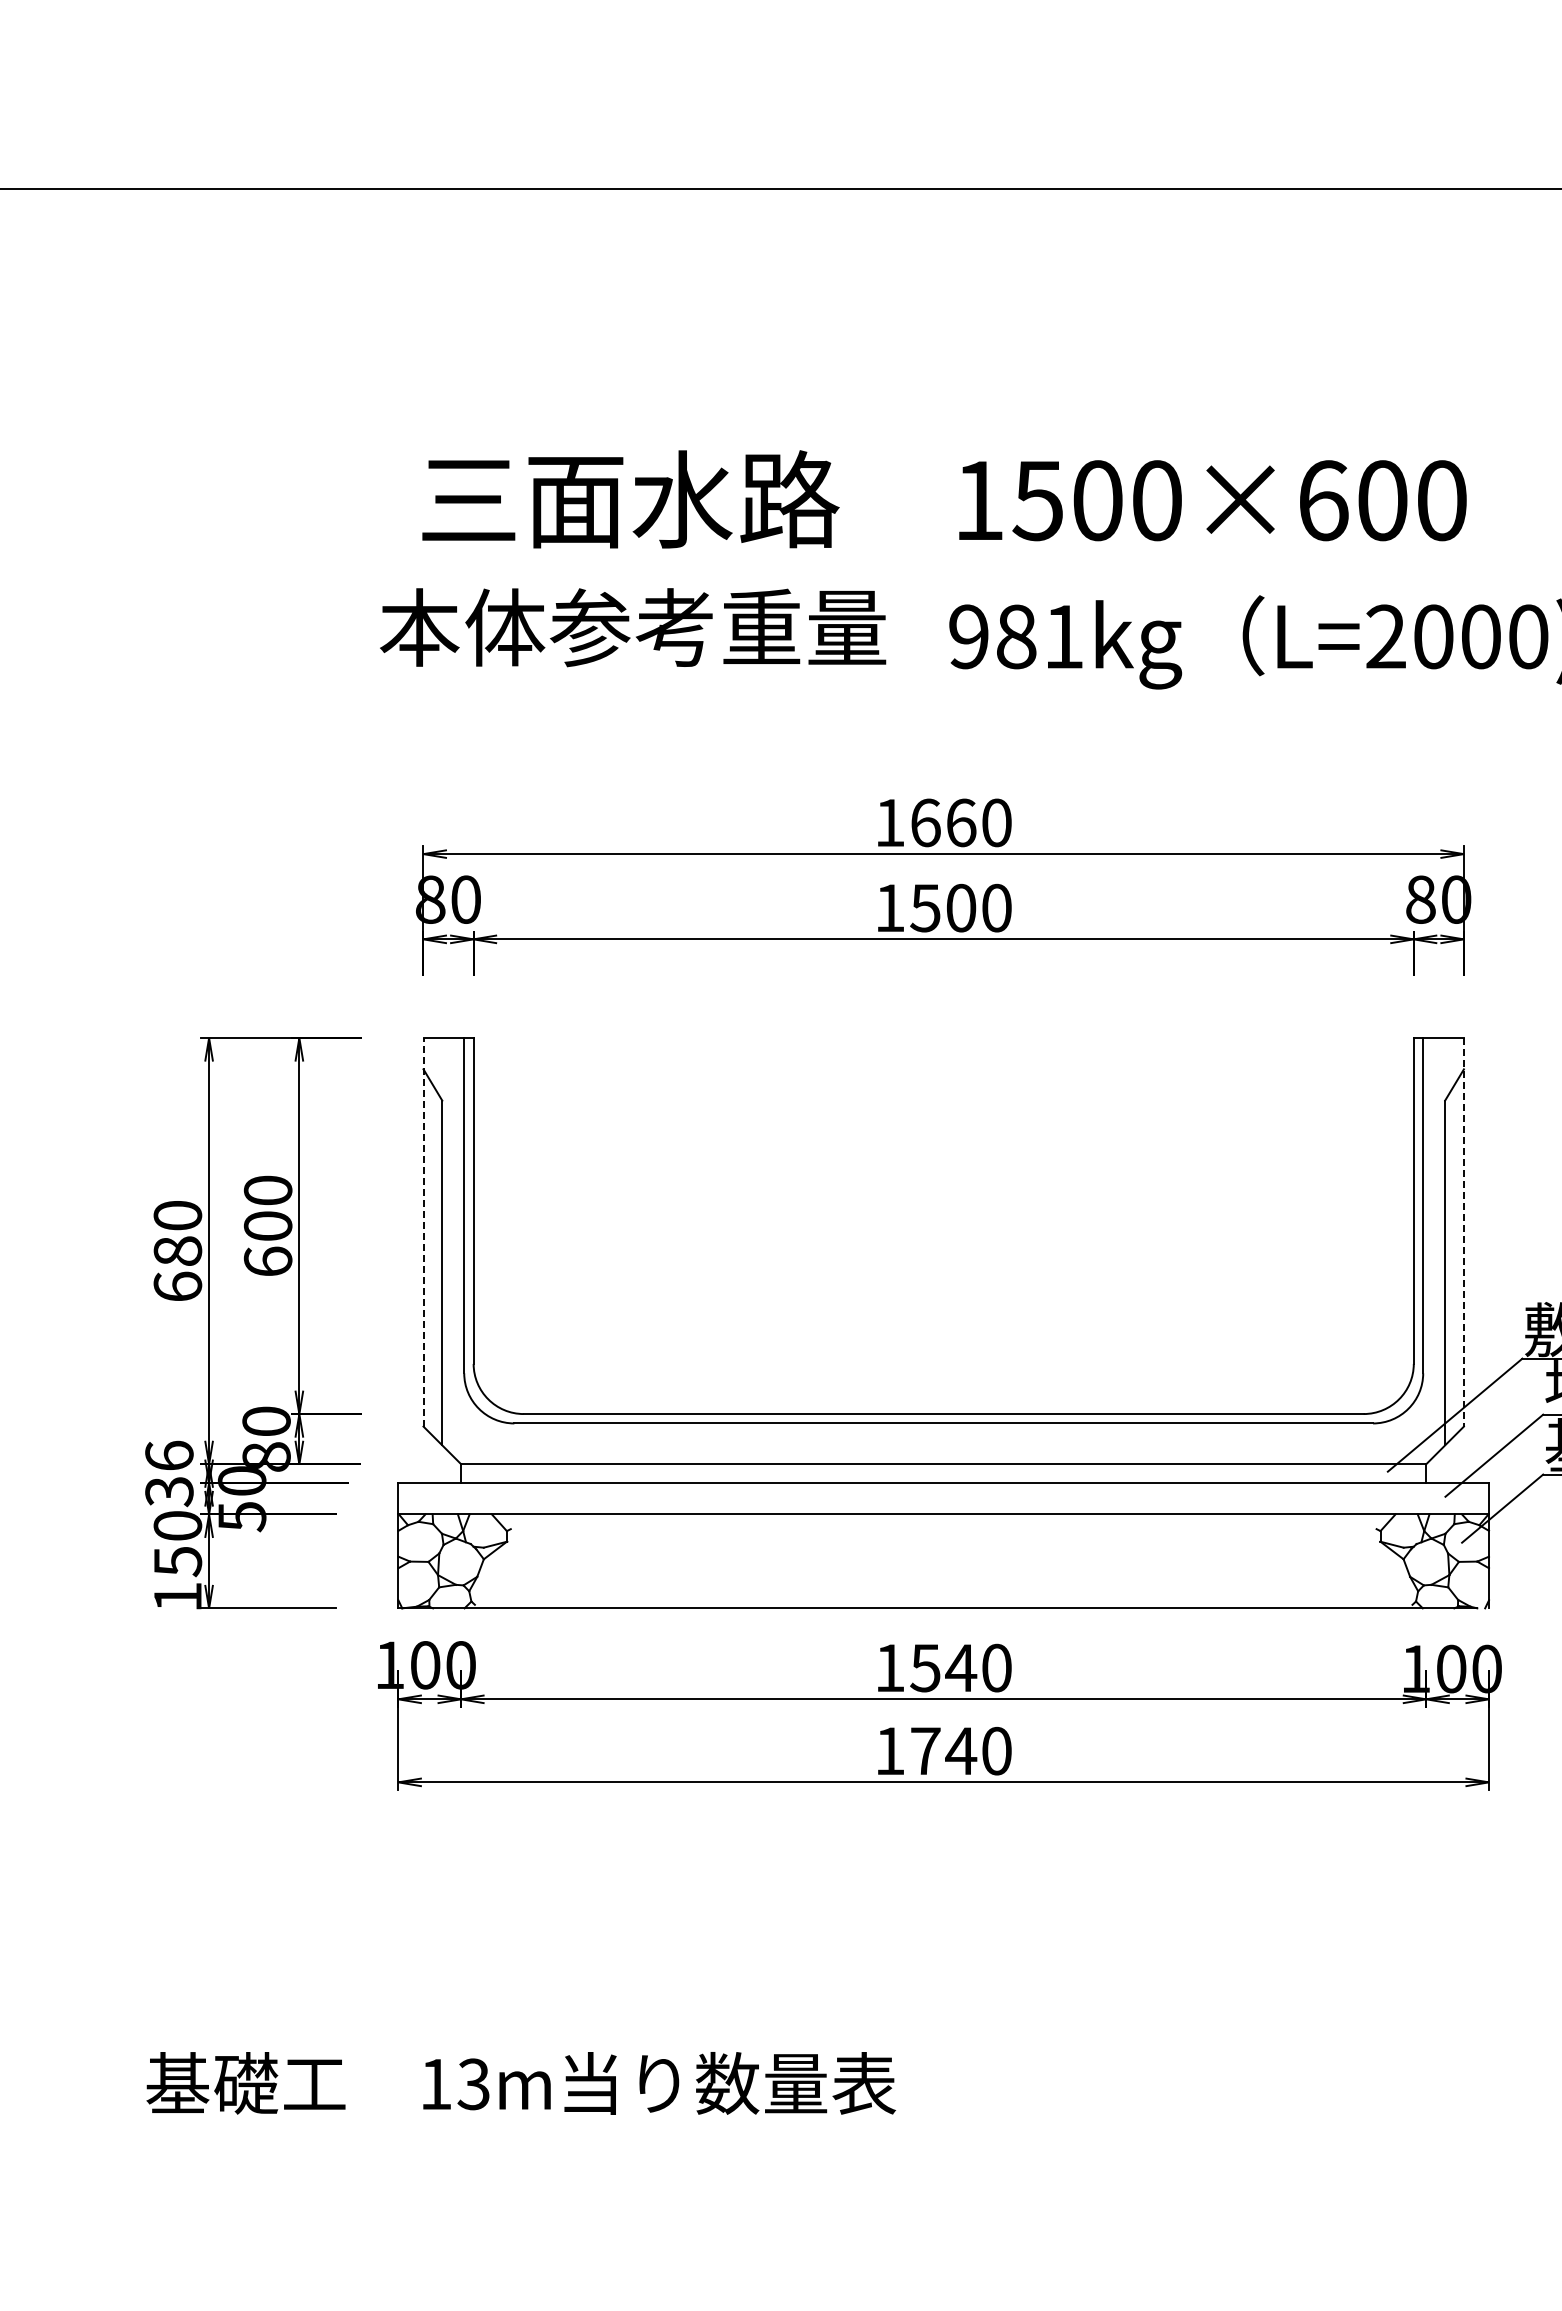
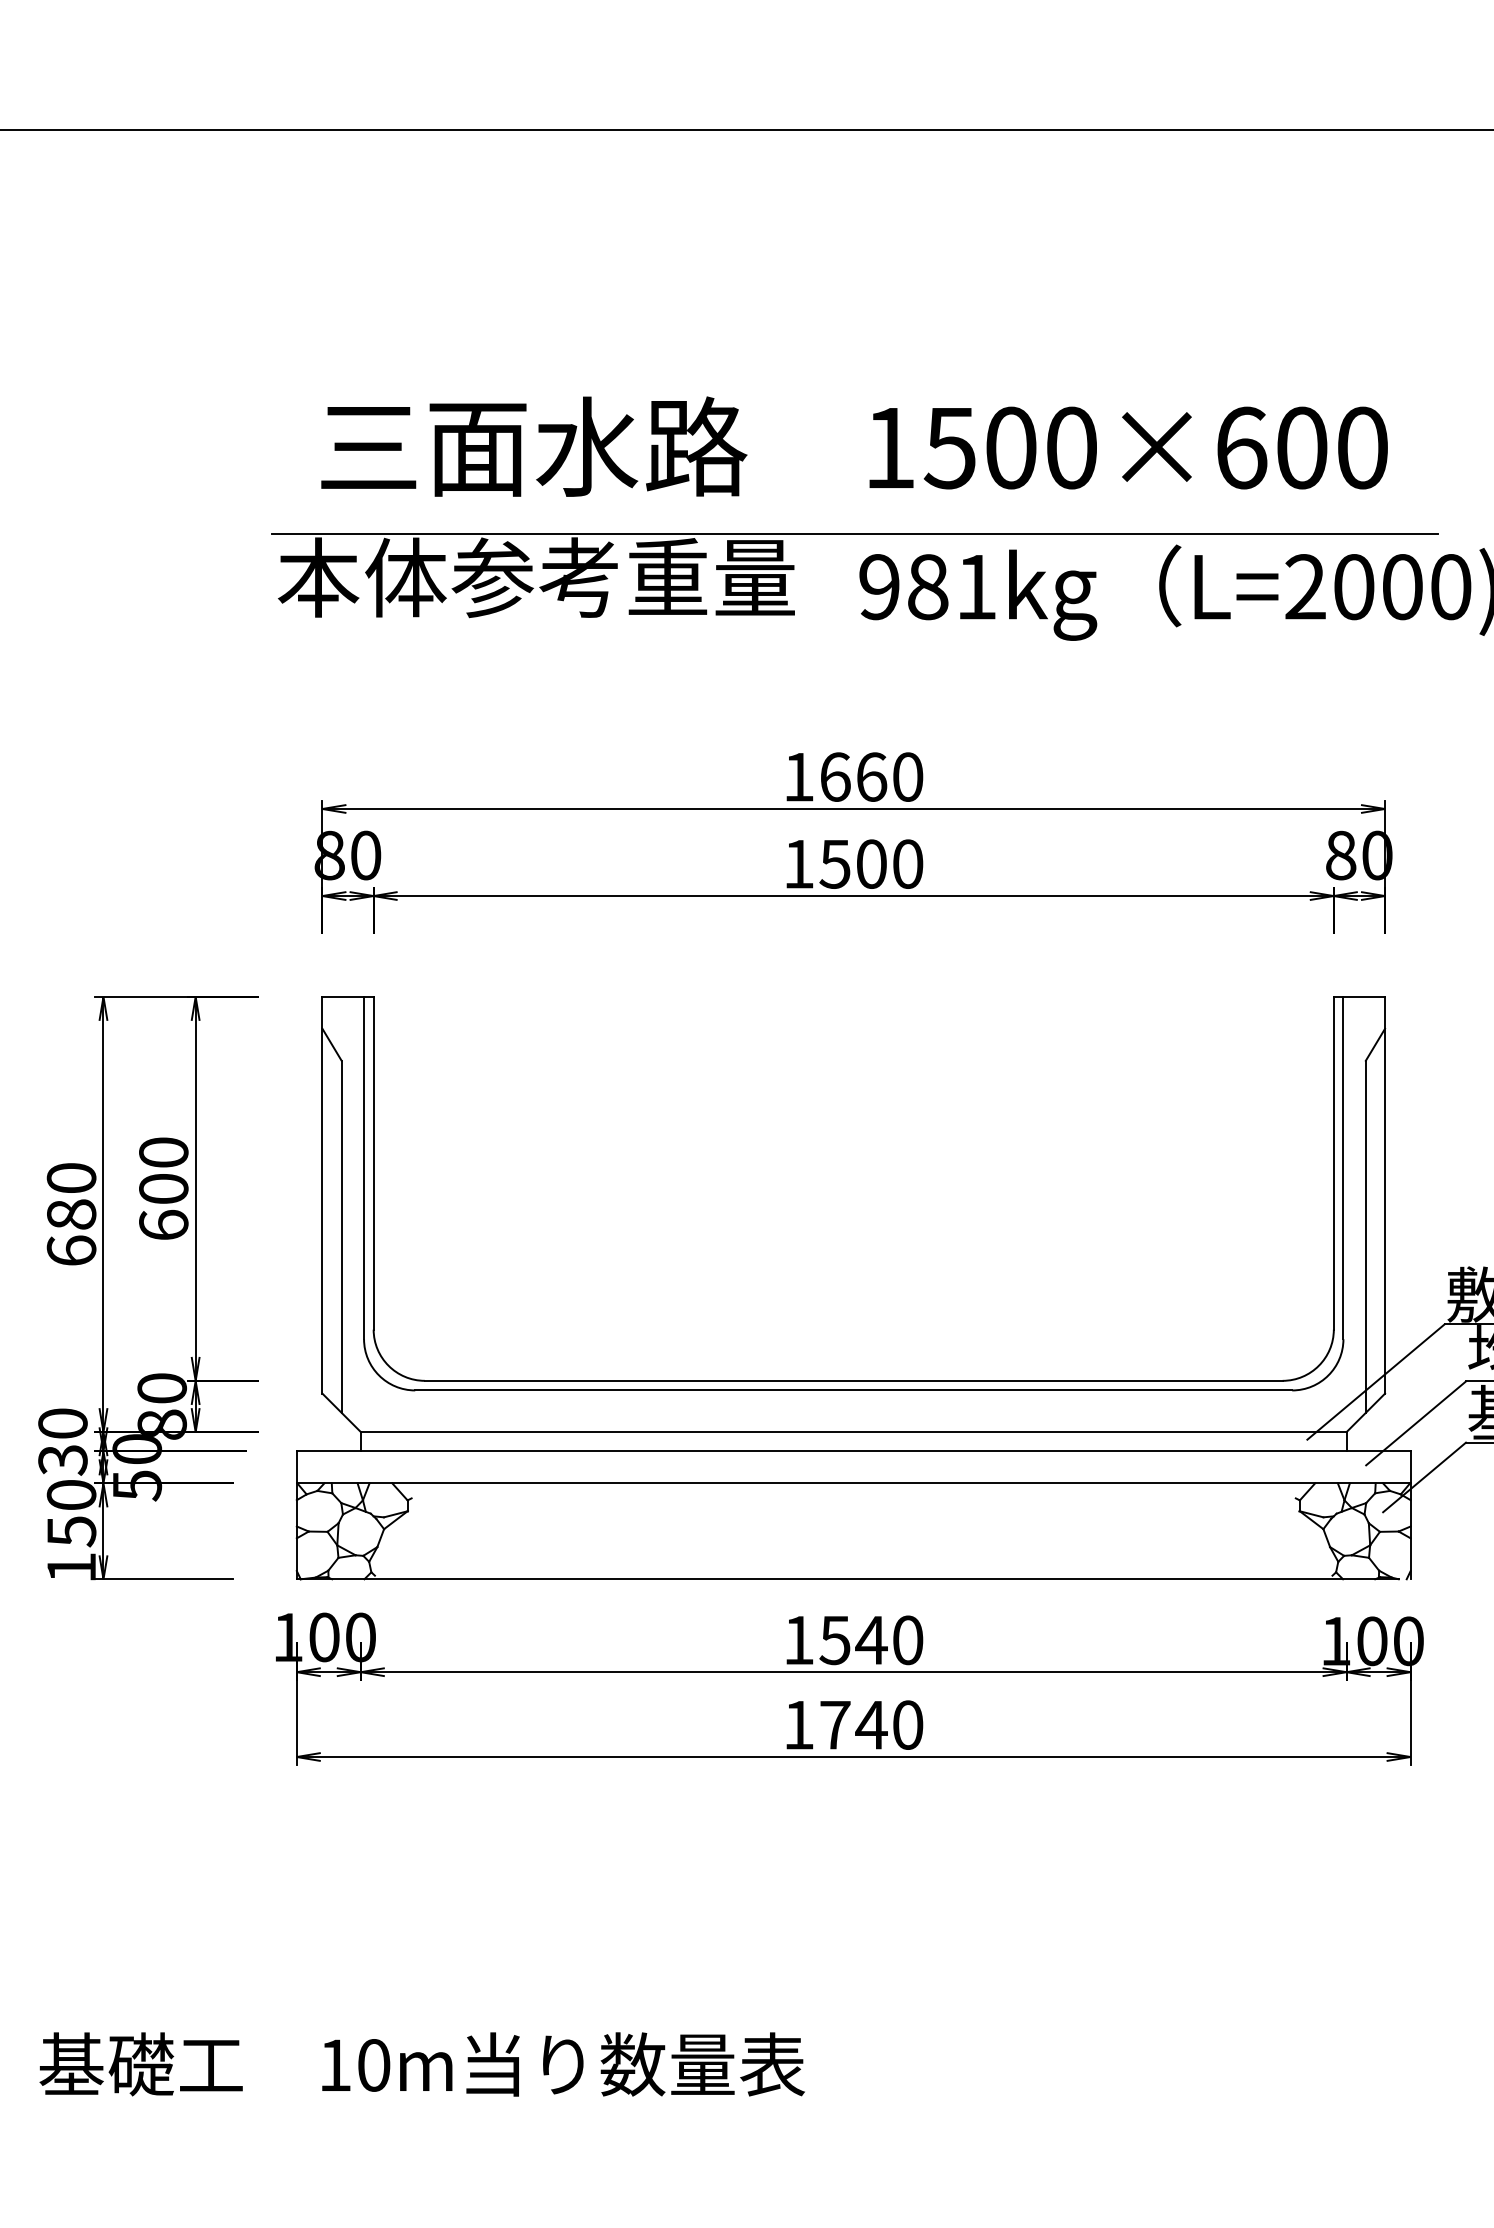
line: (944, 585) -> (854, 534), added
line: (423, 1231) -> (322, 1194), dashed -> solid
line: (1463, 1232) -> (1384, 1195), dashed -> solid
text: (169, 1455) -> (63, 1423), 36 -> 30
text: (473, 2084) -> (373, 2065), 13m -> 10m

